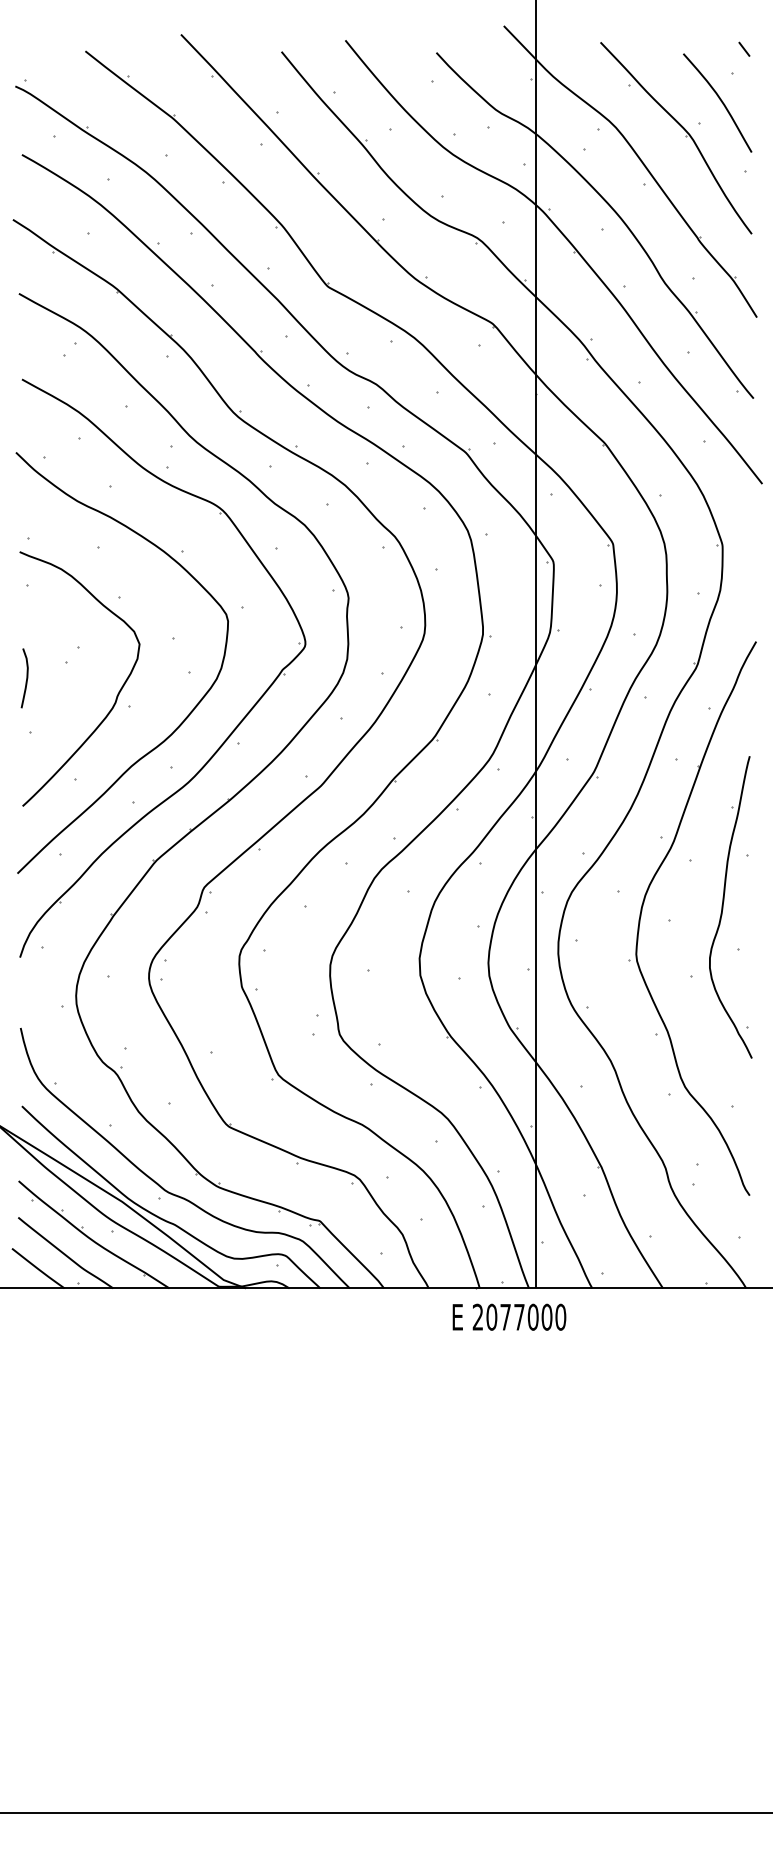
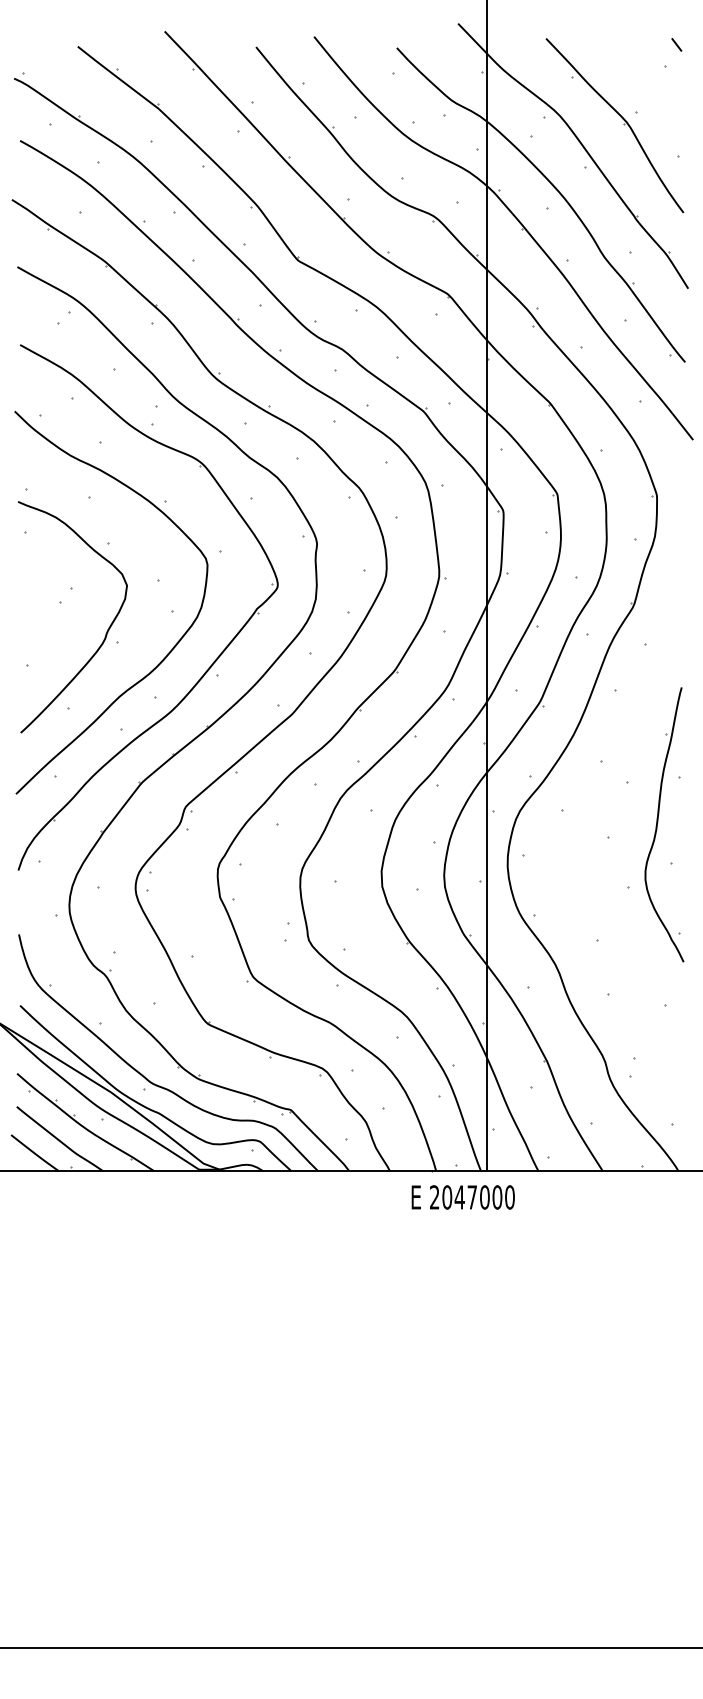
curve: (720, 101) -> (655, 92), removed
curve: (26, 678) -> (24, 616), removed
part: (643, 906) -> (585, 824), removed
text: (505, 1317) -> (459, 1197), 2077000 -> 2047000

